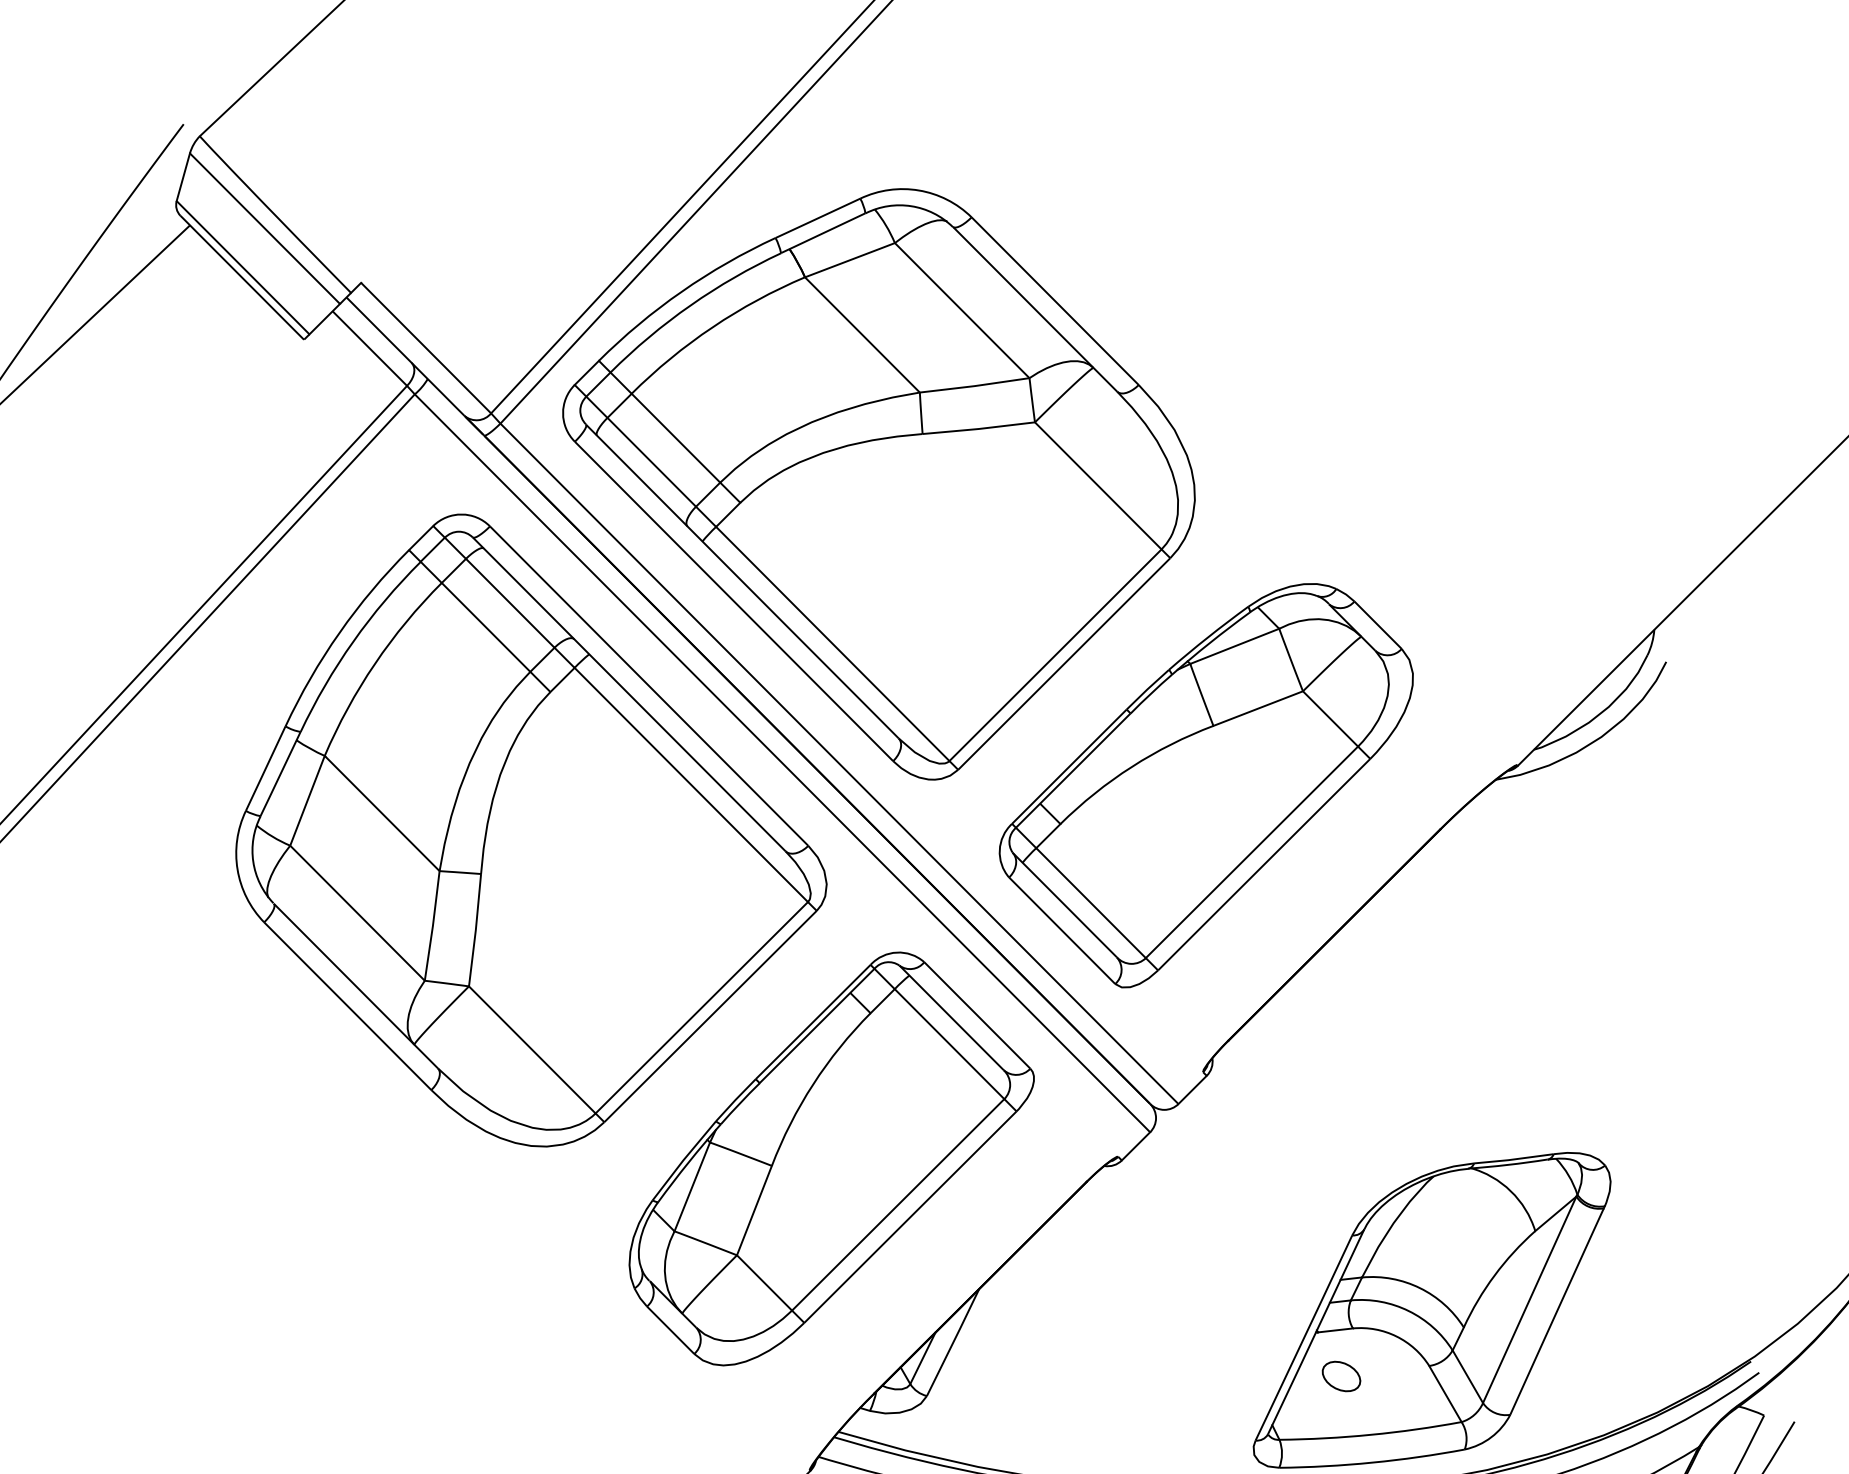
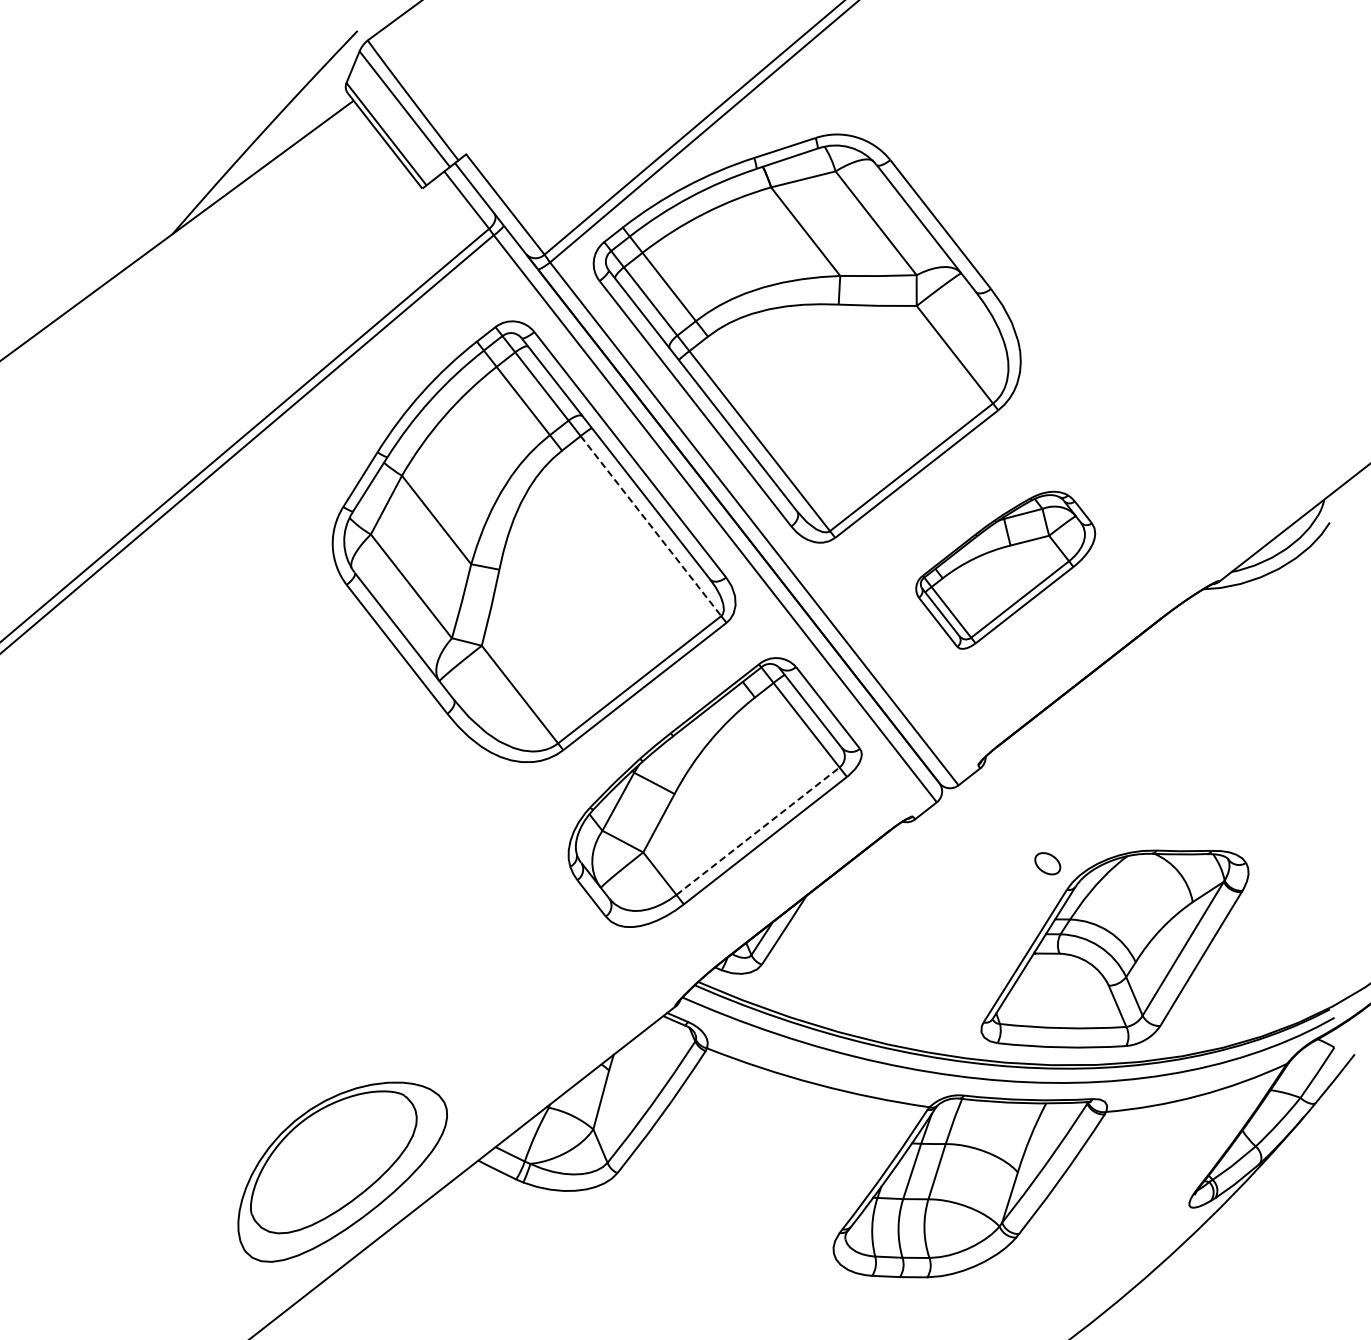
line: (692, 785) -> (651, 526), solid -> dashed
part: (1208, 787) -> (1005, 570), size x0.6
line: (898, 1203) -> (758, 830), solid -> dashed
part: (1341, 1376) -> (1047, 863), moved

